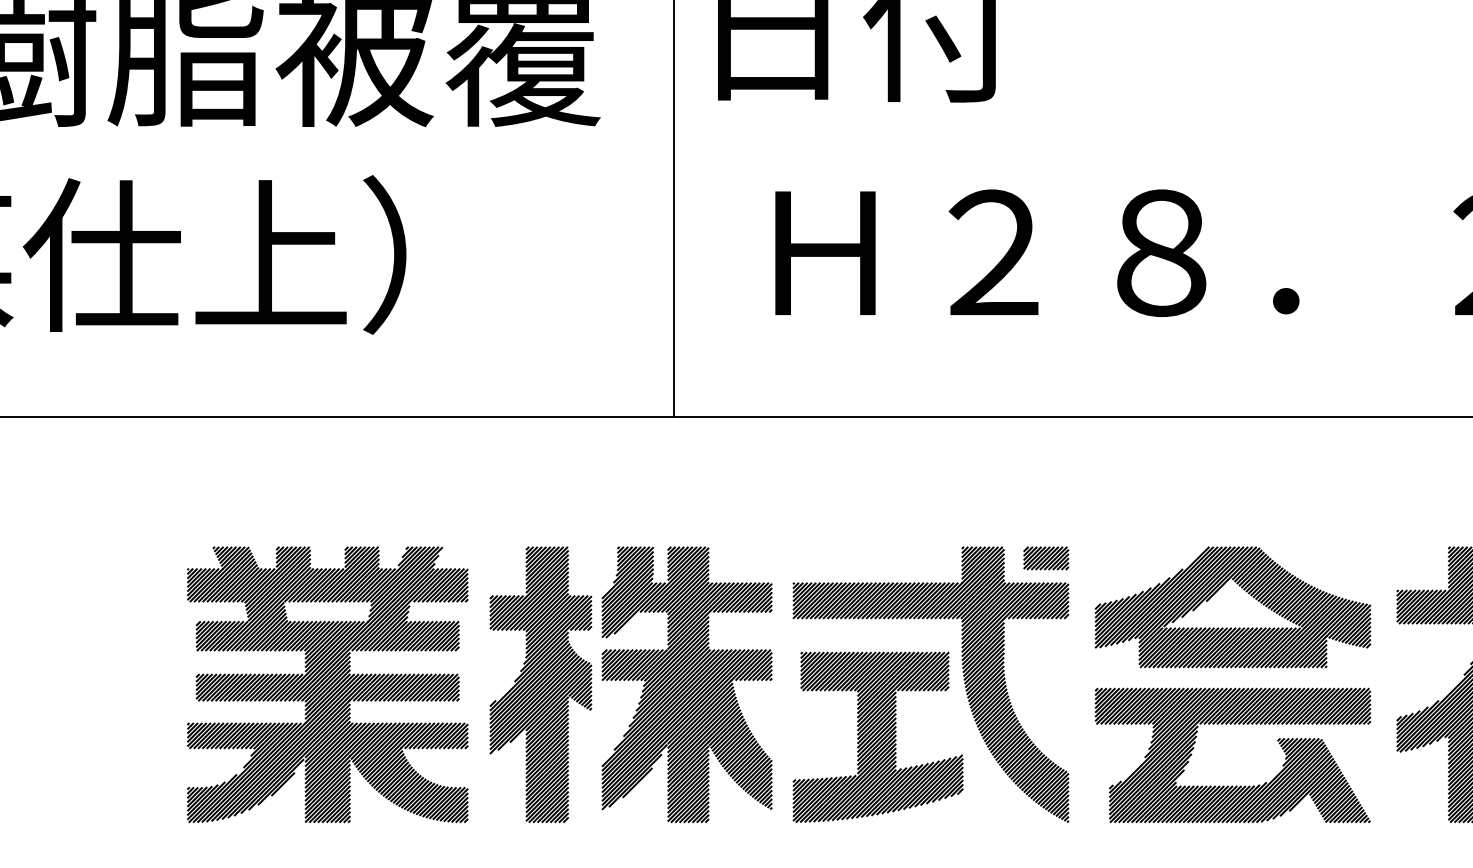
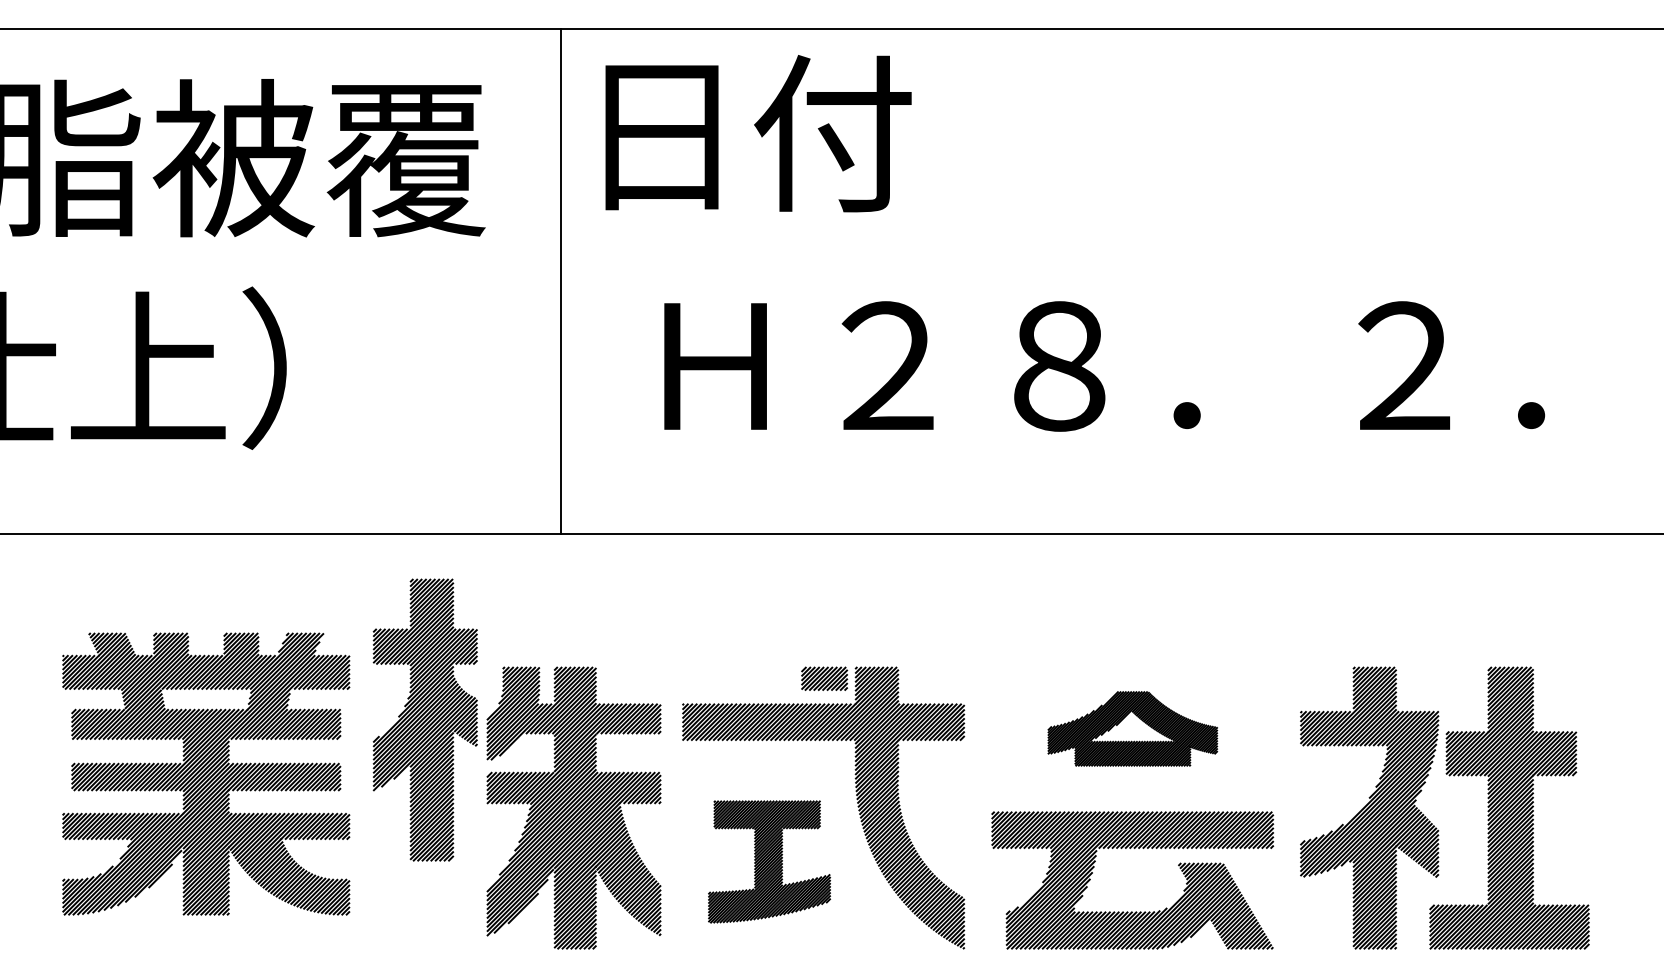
part: (1046, 558) -> (824, 678), moved
part: (1232, 606) -> (1132, 728), size x0.6
part: (328, 684) -> (206, 773), moved
part: (540, 684) -> (424, 719), moved
part: (878, 736) -> (769, 861), size x0.7

